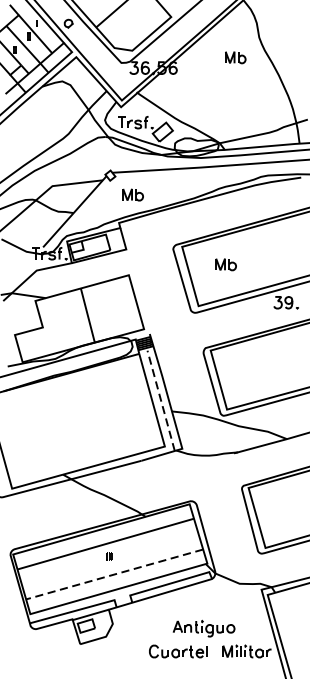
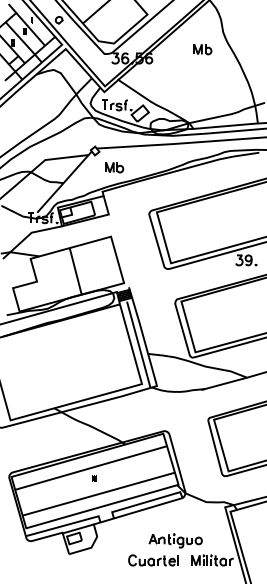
part: (225, 264) -> (194, 227), removed
line: (160, 400) -> (138, 344), dashed -> solid
line: (113, 574) -> (97, 494), dashed -> solid

